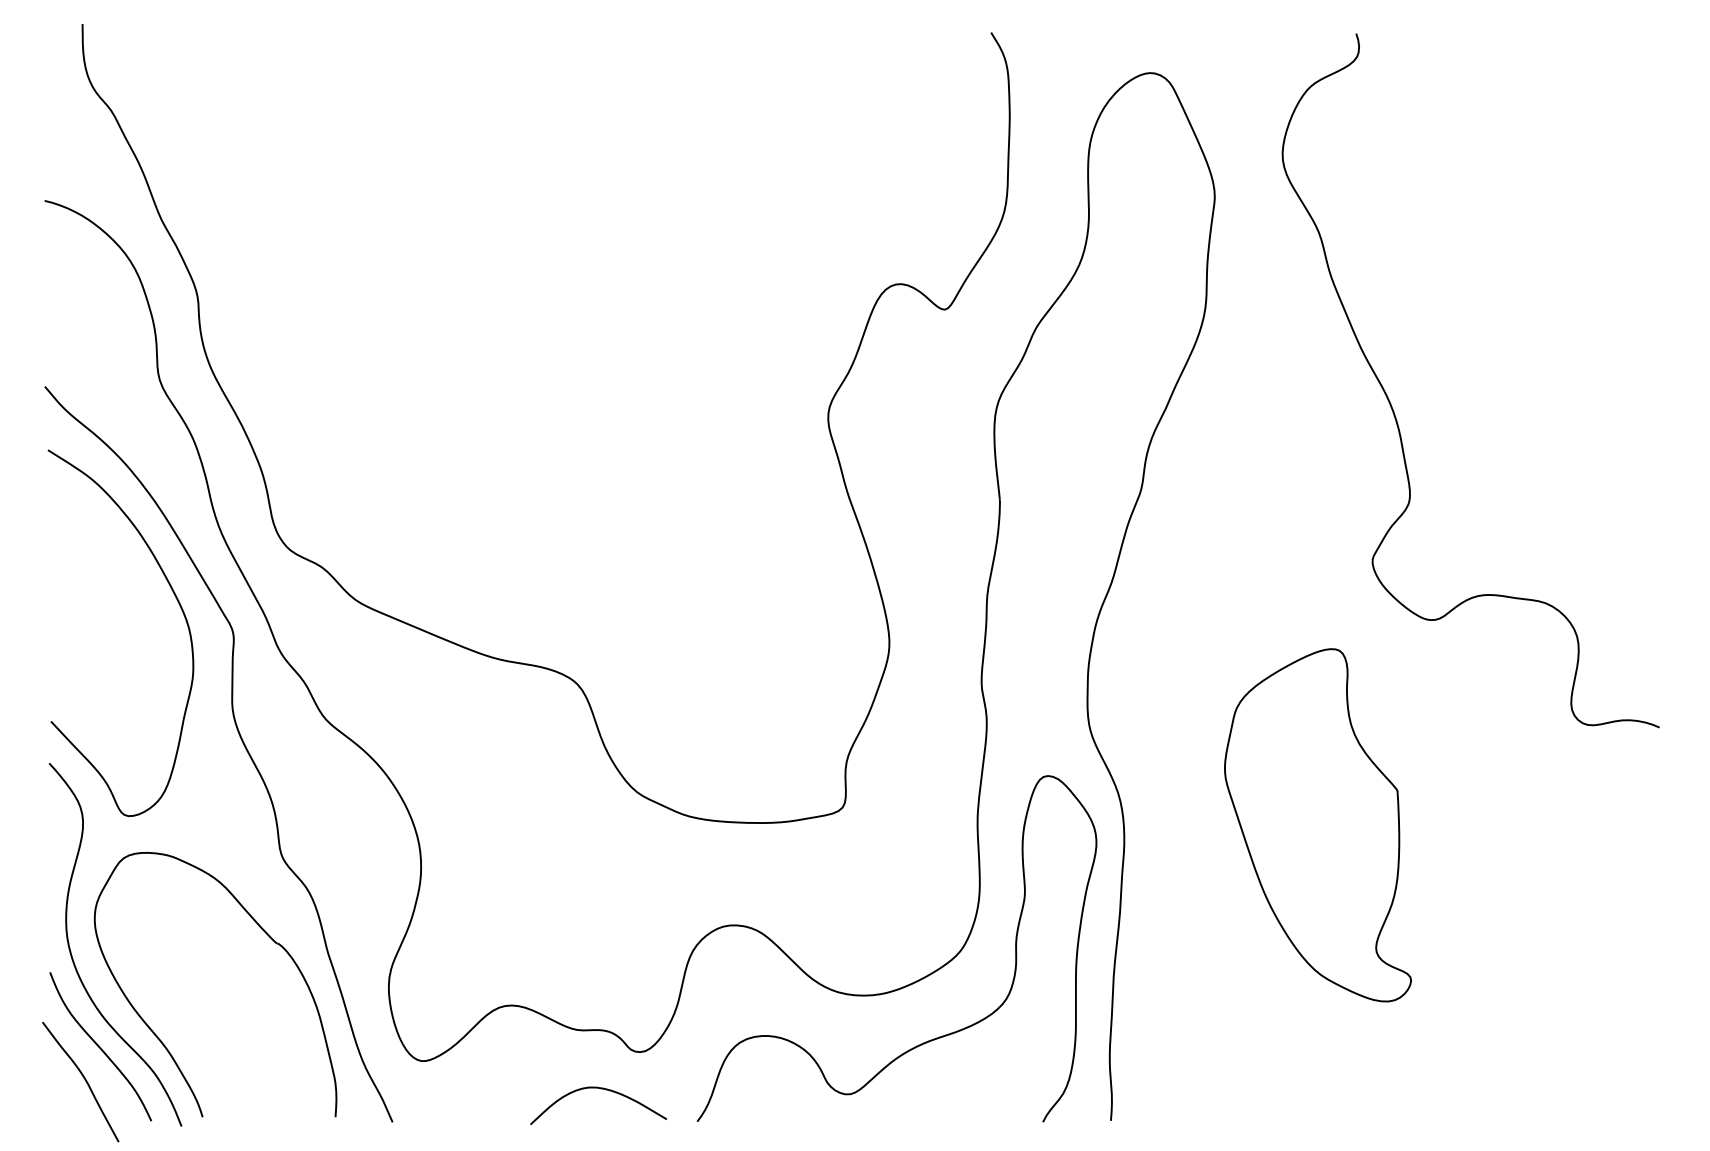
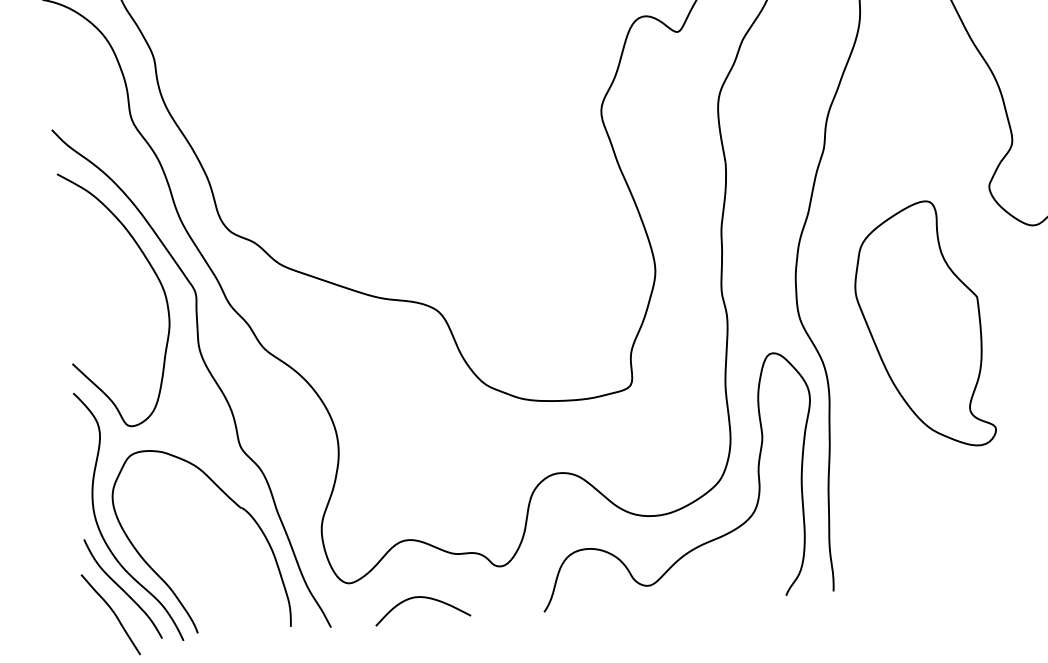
part: (1317, 825) -> (922, 325), moved
curve: (600, 1089) -> (423, 598), moved

